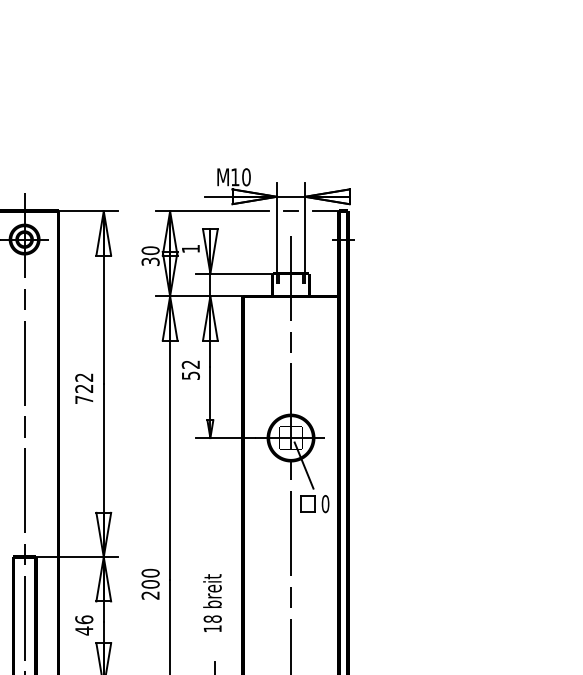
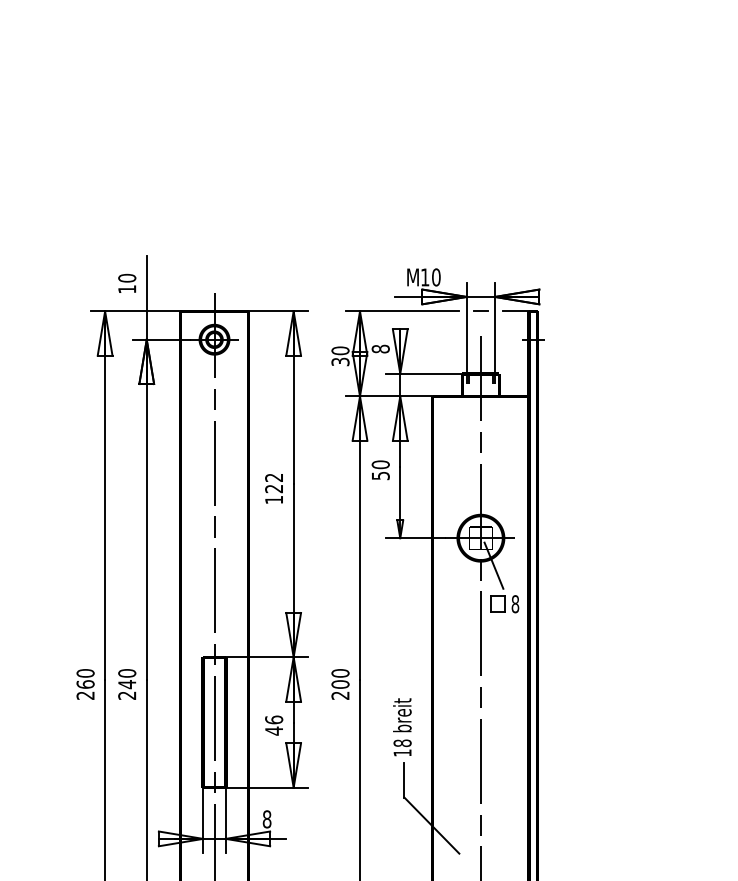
text: (190, 248) -> (380, 348), 1 -> 8
text: (190, 364) -> (380, 464), 52 -> 50
text: (83, 400) -> (273, 500), 722 -> 122
text: (325, 503) -> (515, 603), 0 -> 8
text: (212, 603) -> (402, 727), moved

